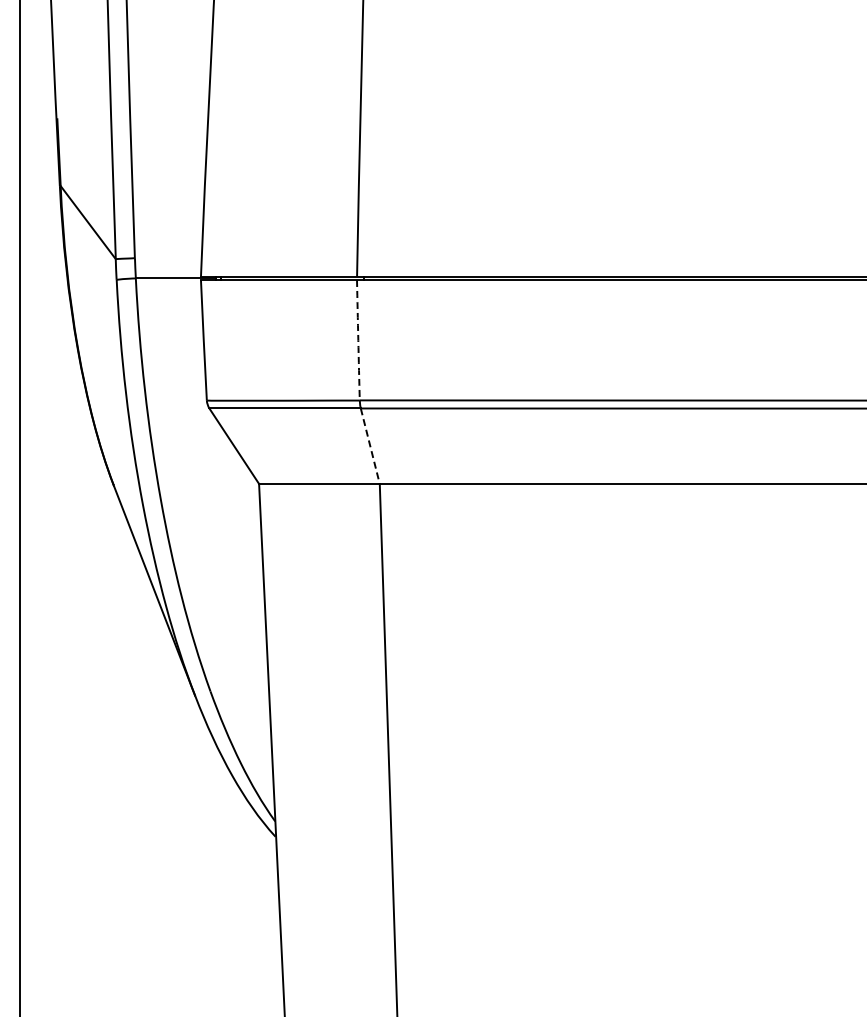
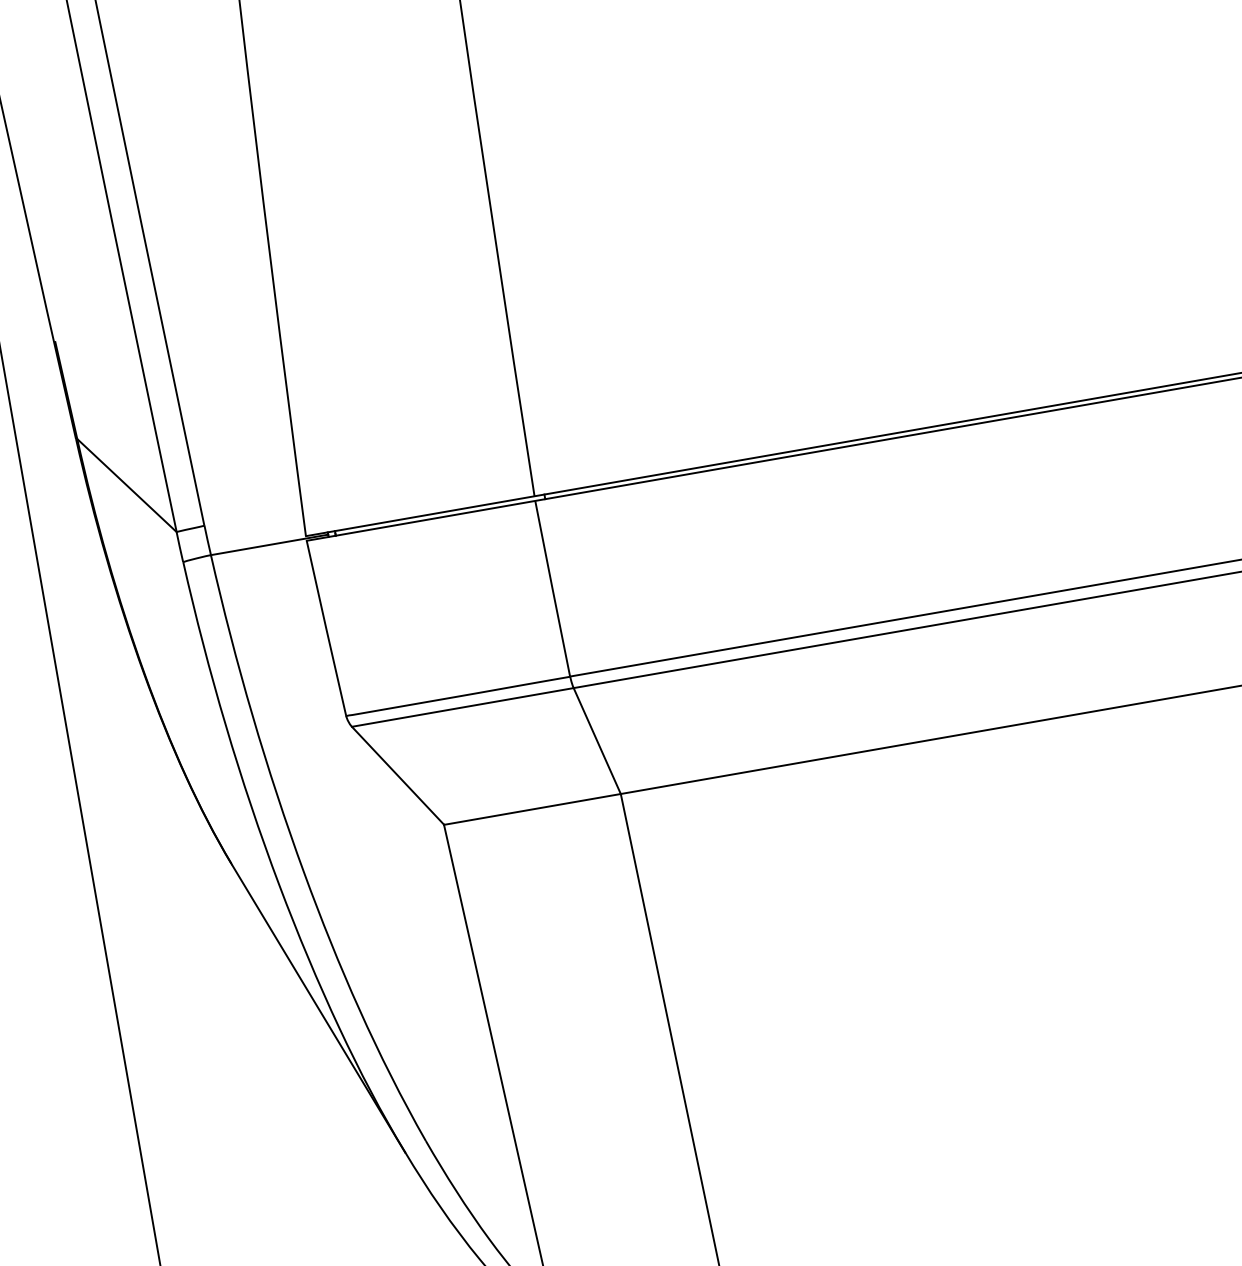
arc: (358, 340) -> (552, 589), dashed -> solid
line: (370, 446) -> (597, 741), dashed -> solid

